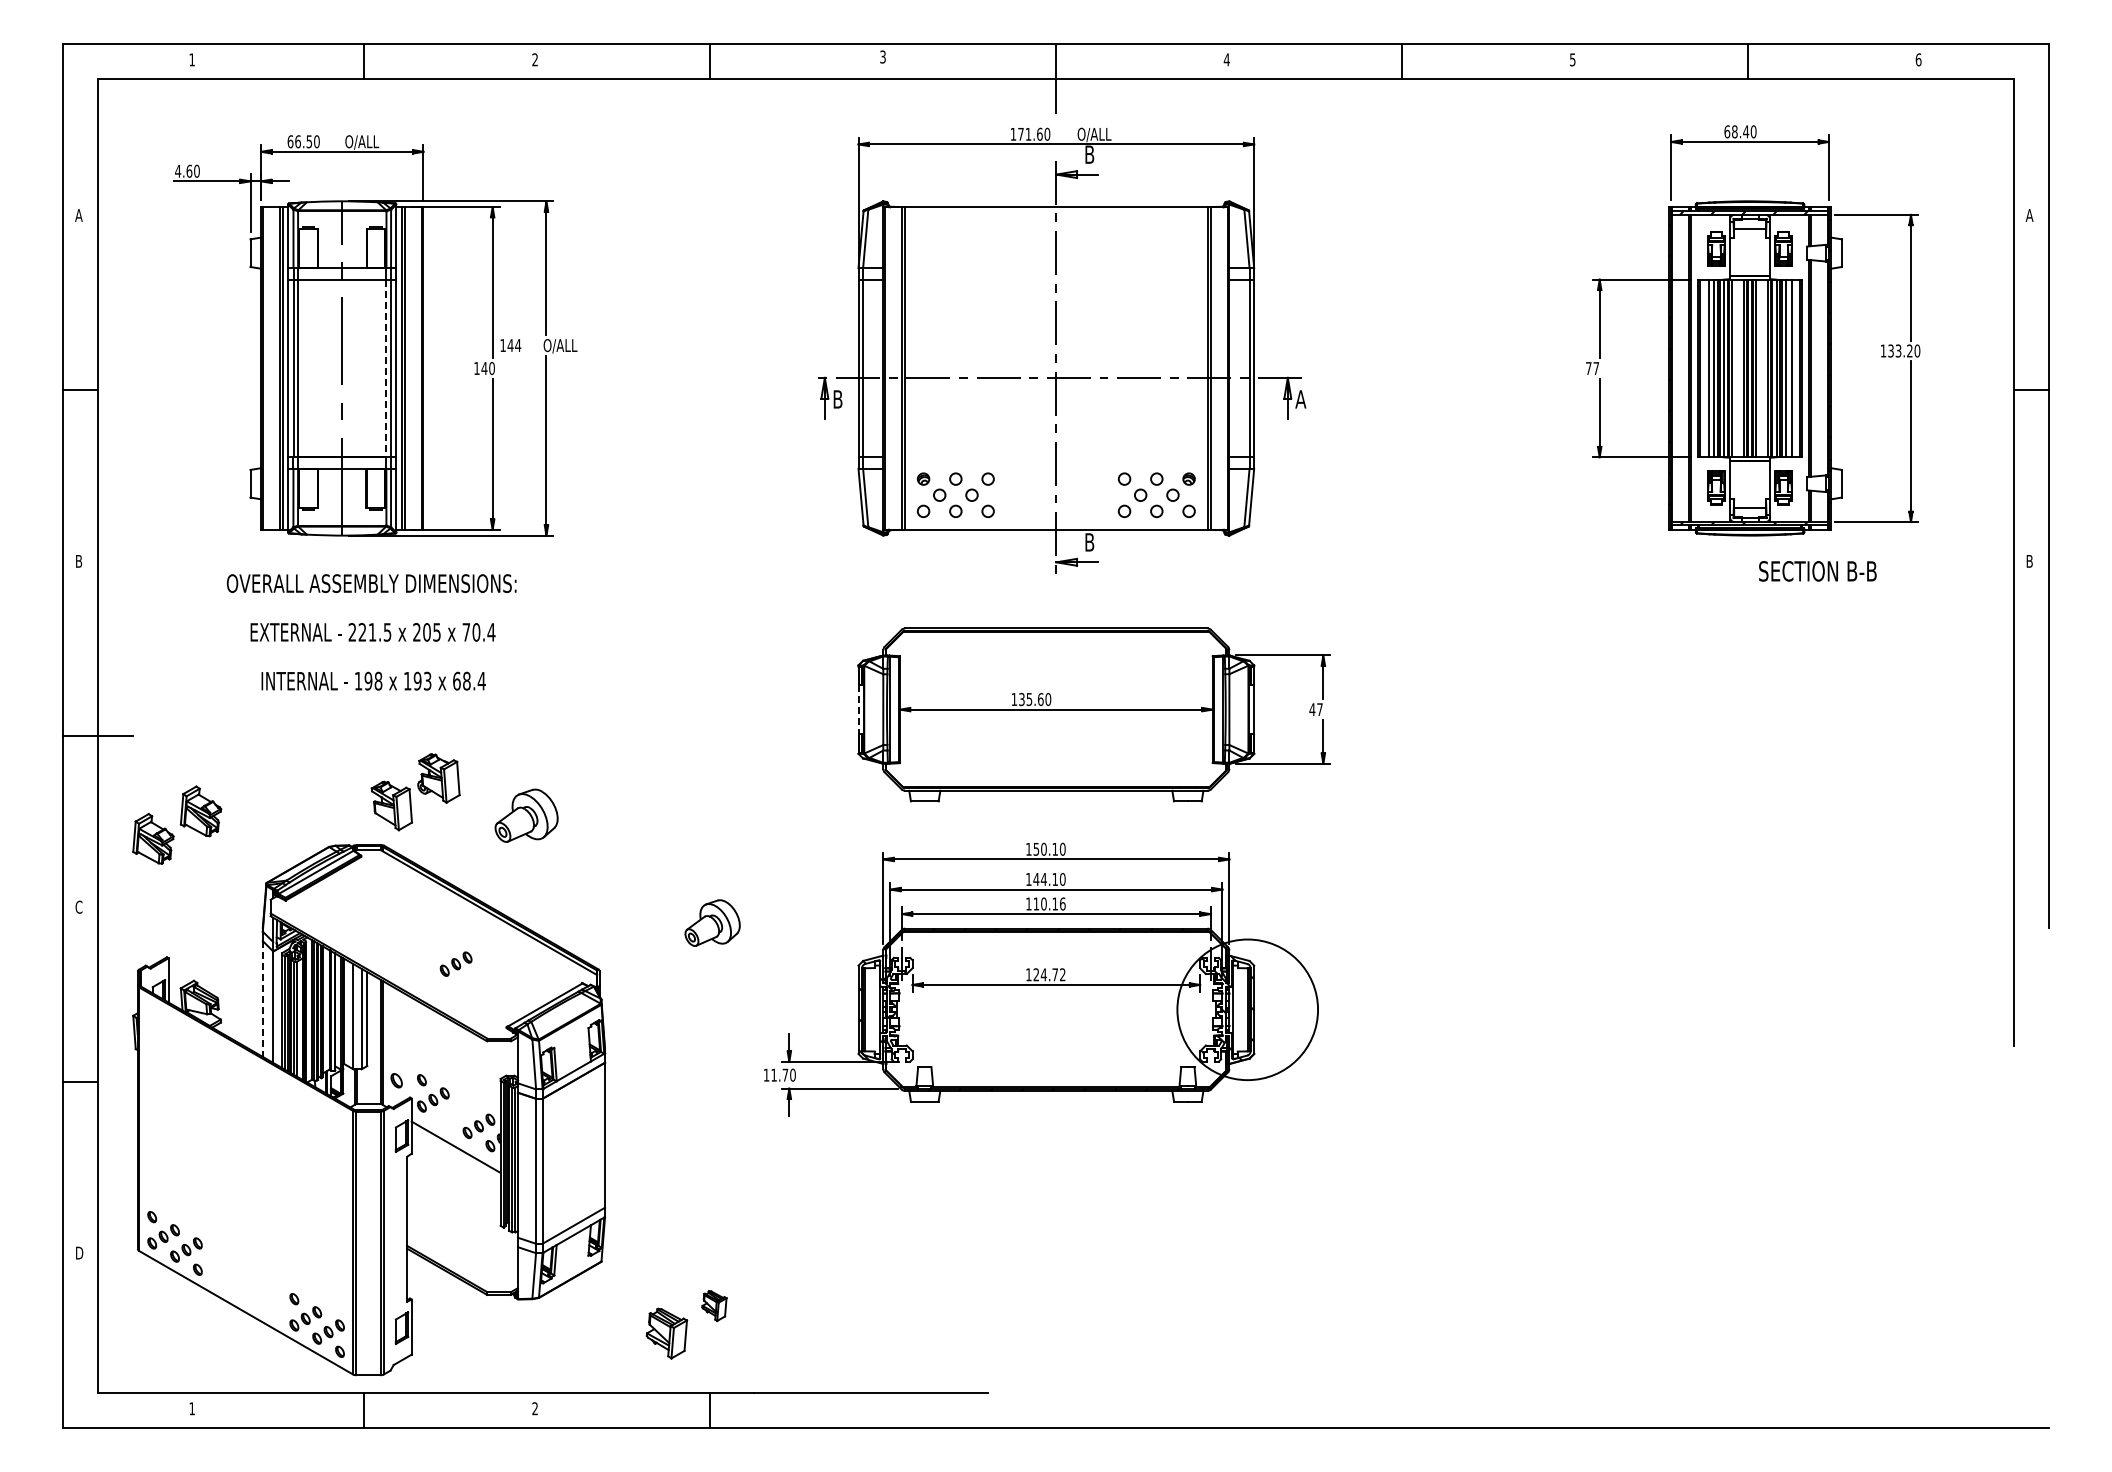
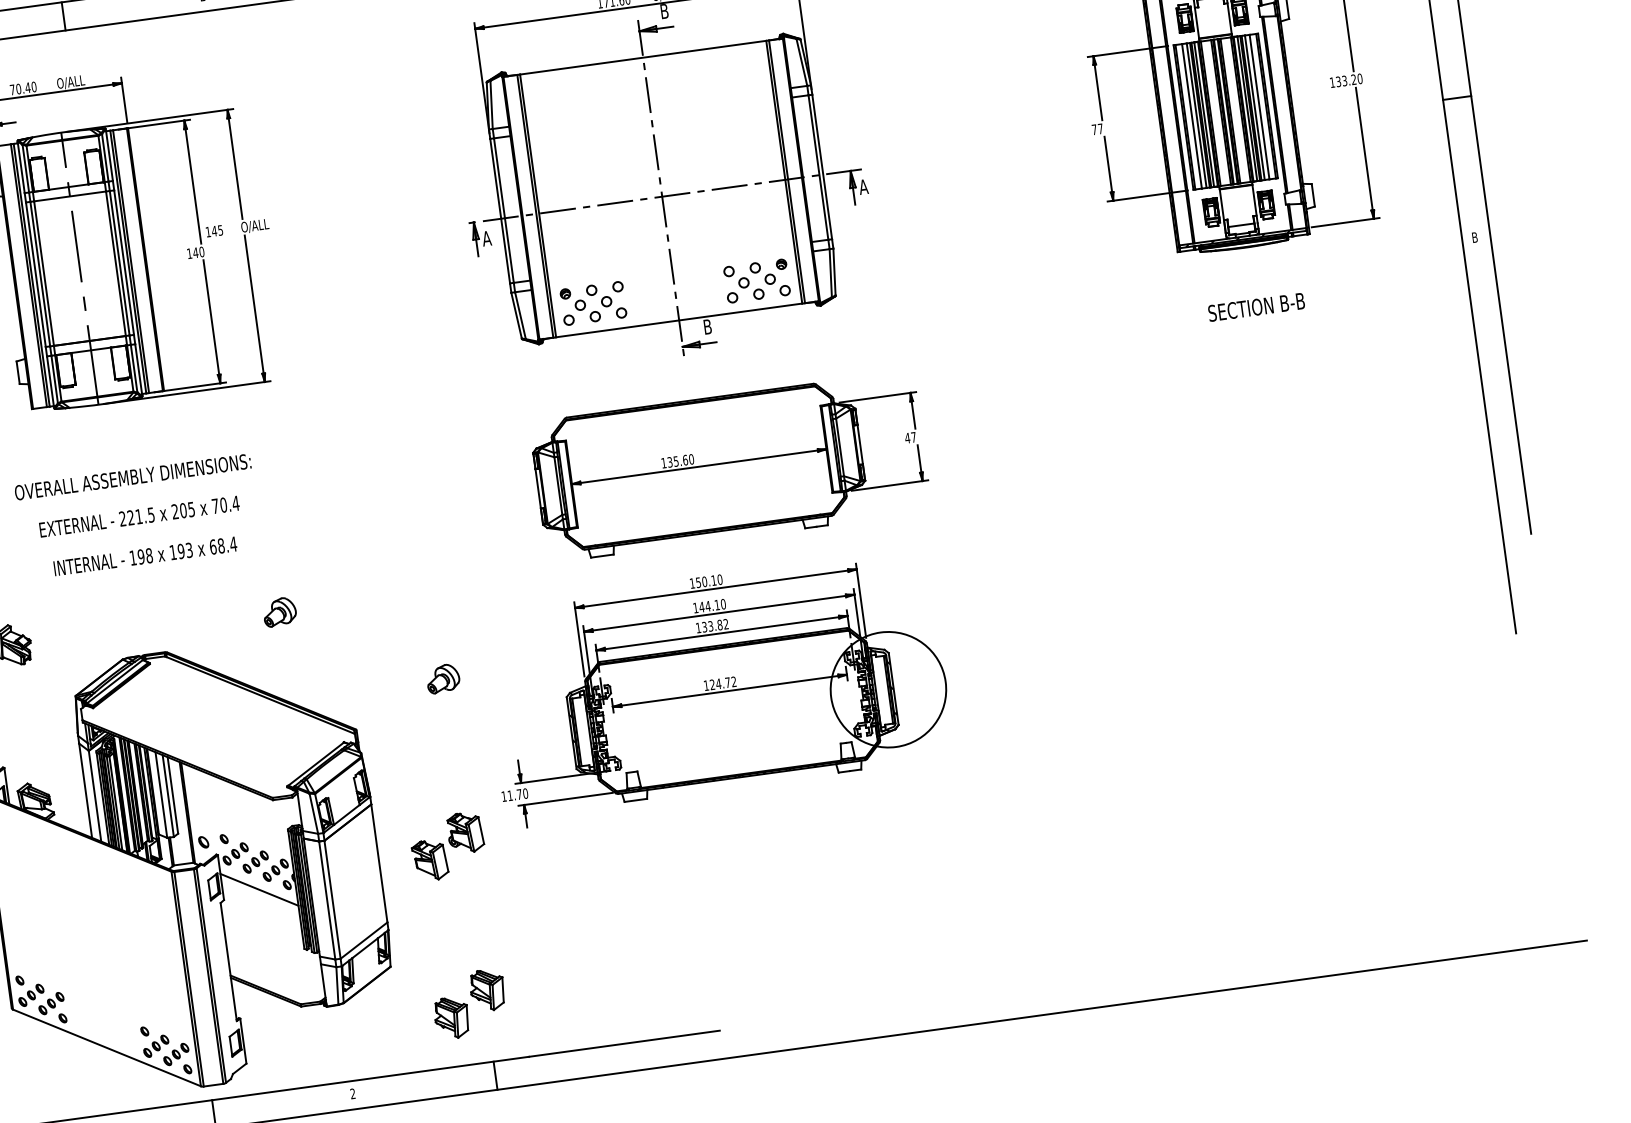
text: (299, 141) -> (19, 88), 66.50 -> 70.40
text: (518, 345) -> (220, 230), 144 -> 145
line: (386, 368) -> (115, 263), dashed -> solid
text: (837, 399) -> (486, 238), B -> A
text: (1817, 571) -> (1256, 307), moved
text: (371, 632) -> (138, 516), moved
line: (858, 710) -> (538, 489), dashed -> solid
part: (415, 792) -> (447, 846), moved
part: (526, 815) -> (279, 611), size x0.62
text: (1049, 903) -> (715, 625), 110.16 -> 133.82
part: (712, 922) -> (443, 678), size x0.71
part: (455, 963) -> (255, 861), moved
line: (262, 998) -> (85, 790), dashed -> solid
part: (714, 1305) -> (487, 989), size x1.67

